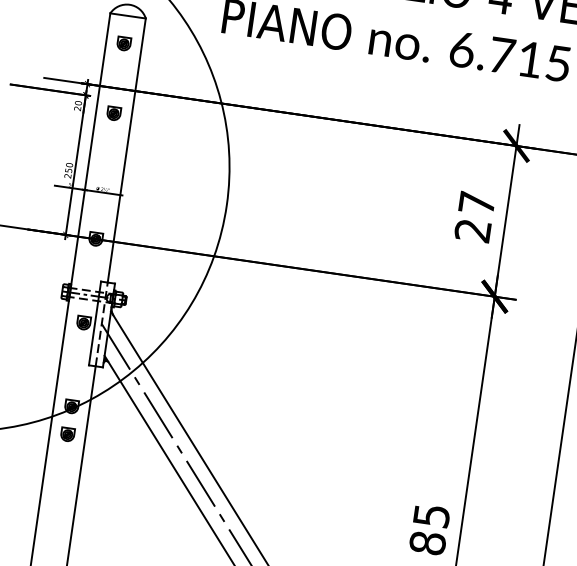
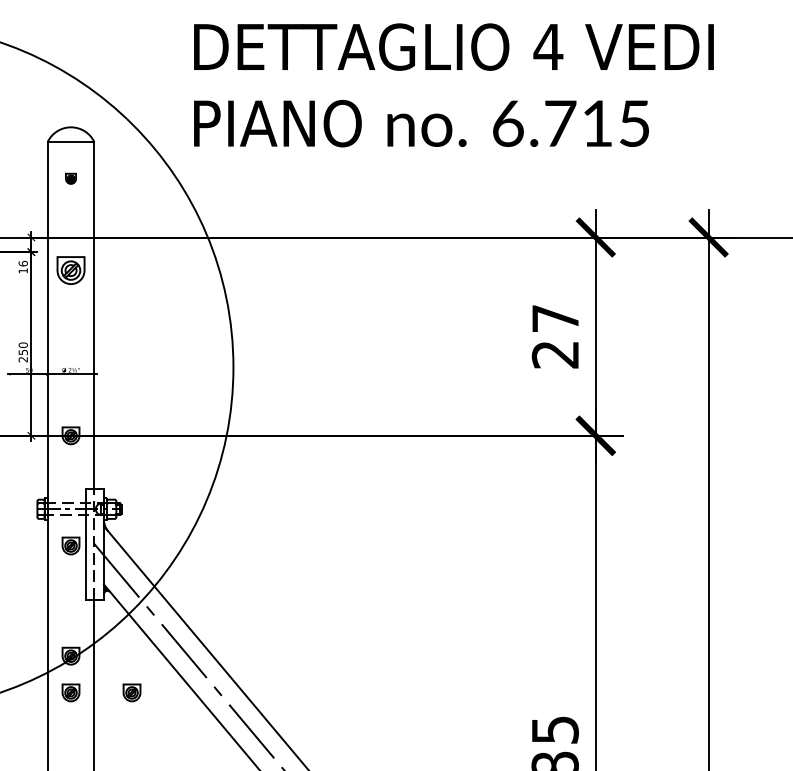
part: (123, 43) -> (70, 178), size x0.6
text: (77, 105) -> (22, 266), 20 -> 16
part: (113, 113) -> (70, 270), size x1.6
part: (113, 440) -> (131, 692), added

